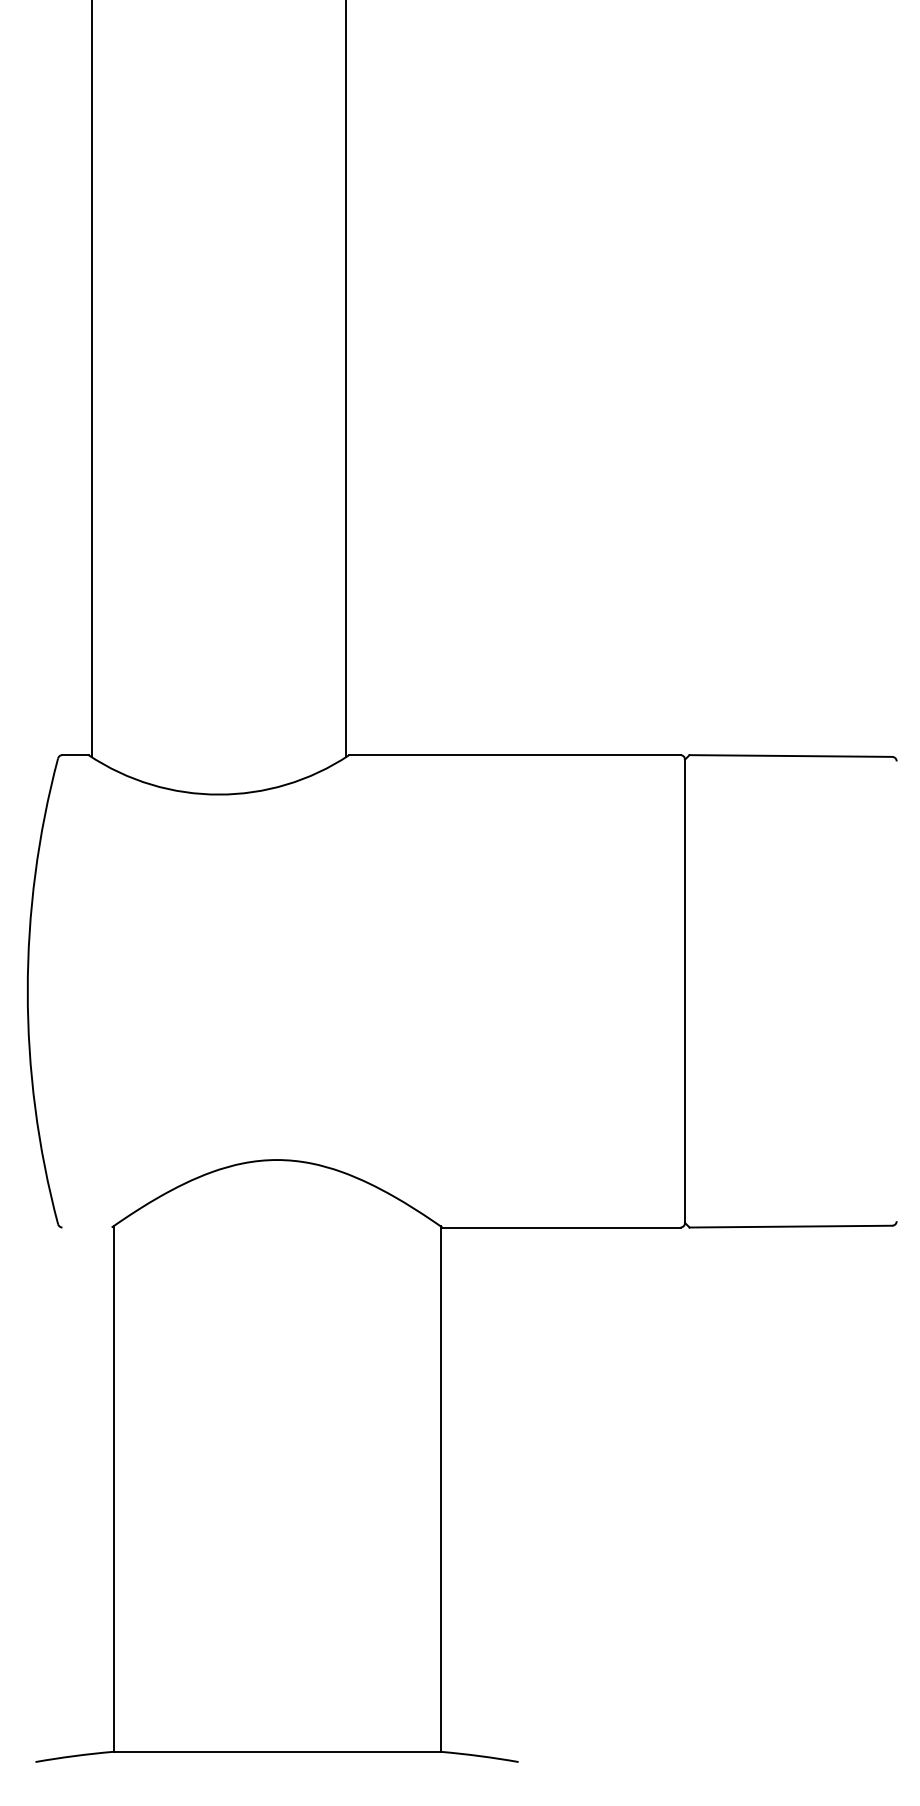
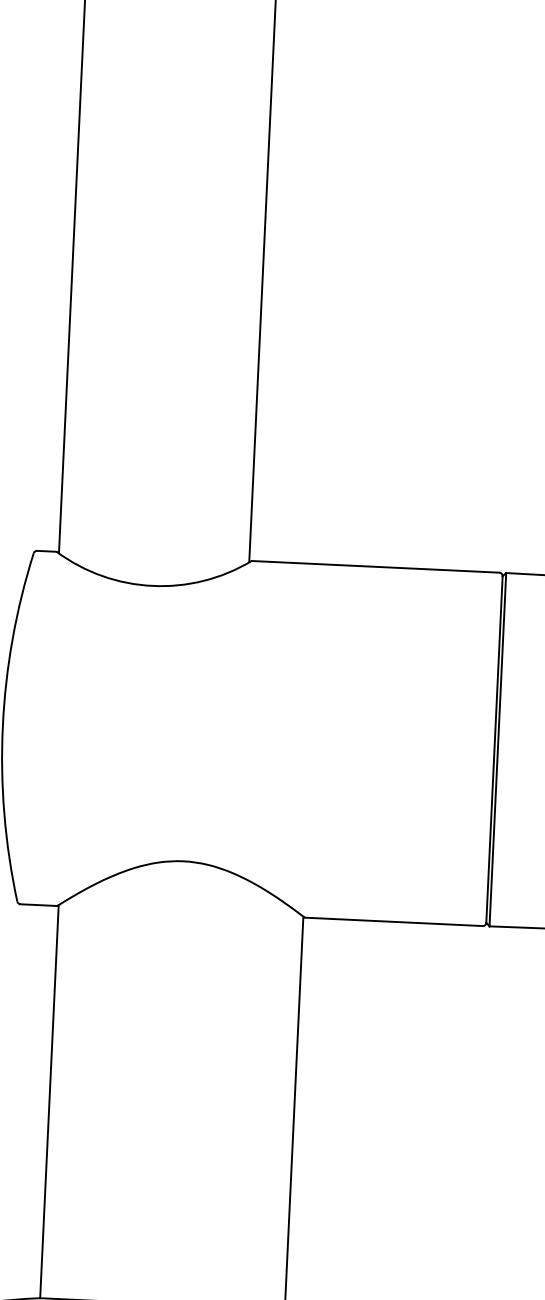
line: (689, 991) -> (497, 749), added
line: (86, 1227) -> (38, 905), added

